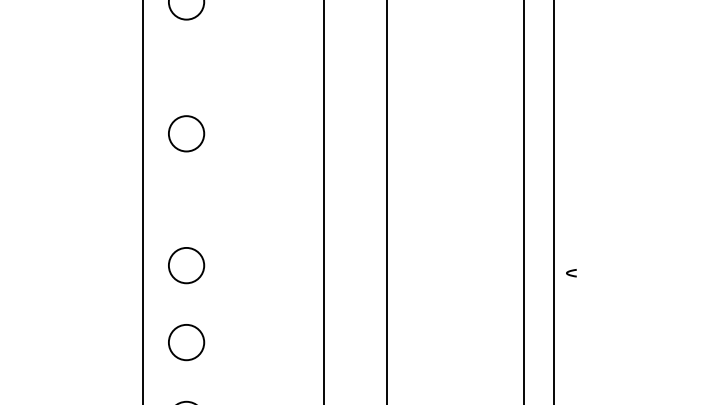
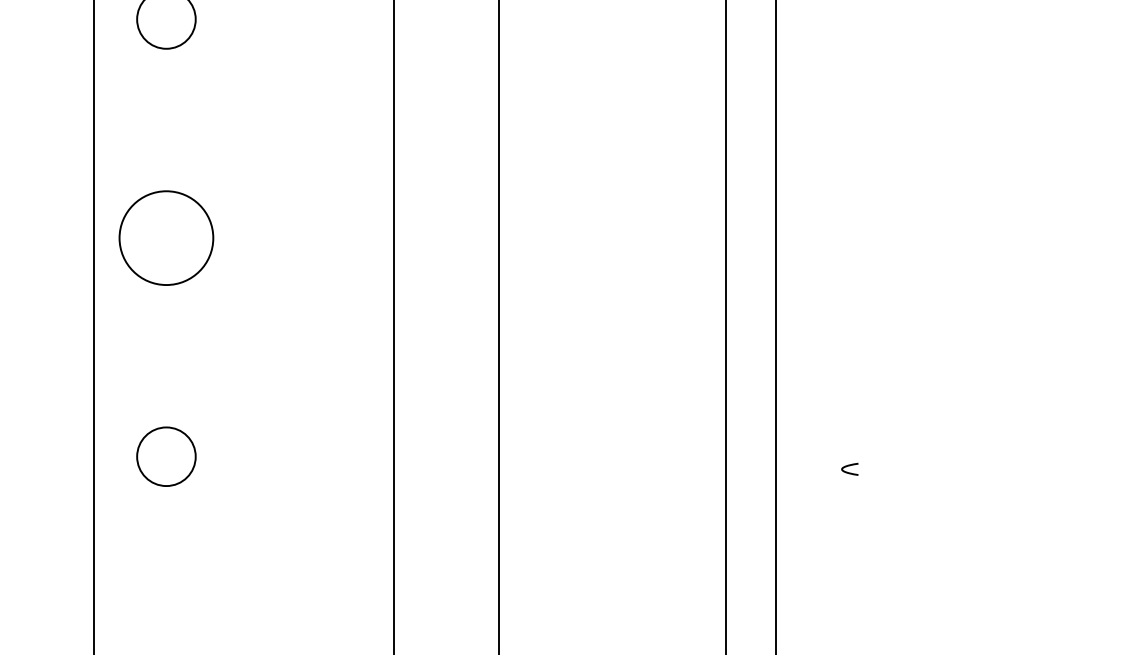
circle: (186, 133) -> (166, 237), size x1.6
curve: (571, 274) -> (849, 471), moved
circle: (186, 342) -> (166, 584), removed

